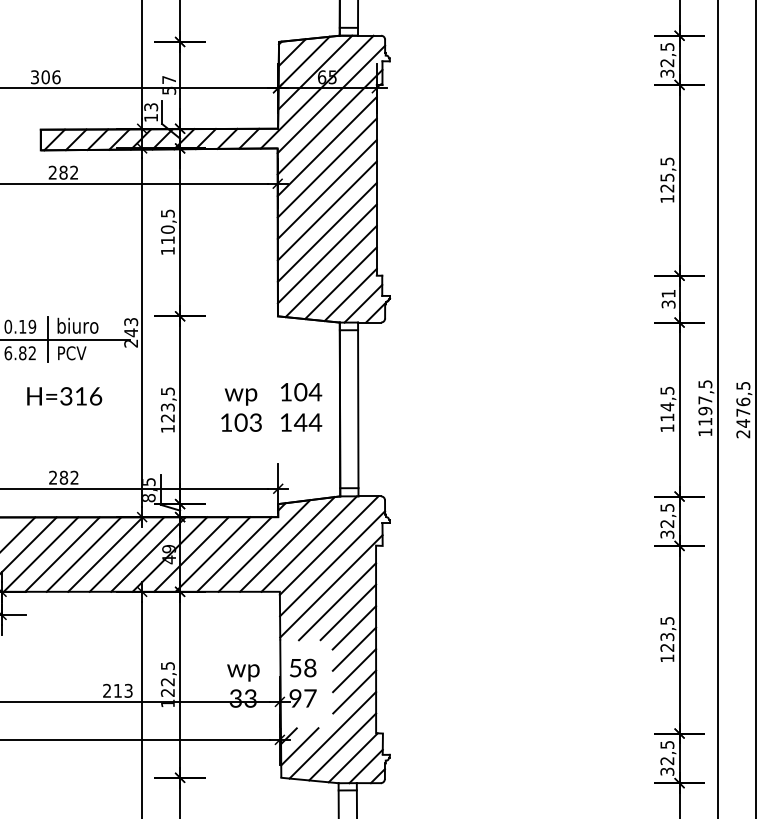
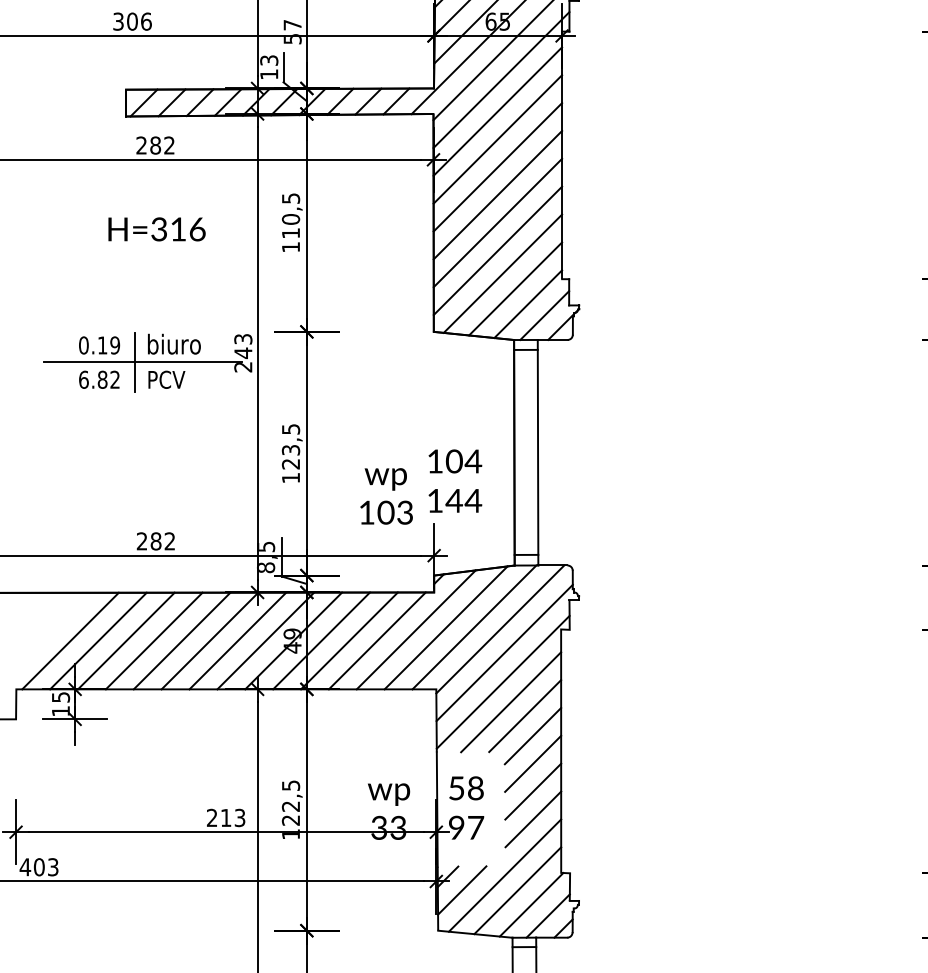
text: (64, 396) -> (156, 229), moved
text: (301, 407) -> (455, 481), moved
text: (241, 409) -> (386, 495), moved

